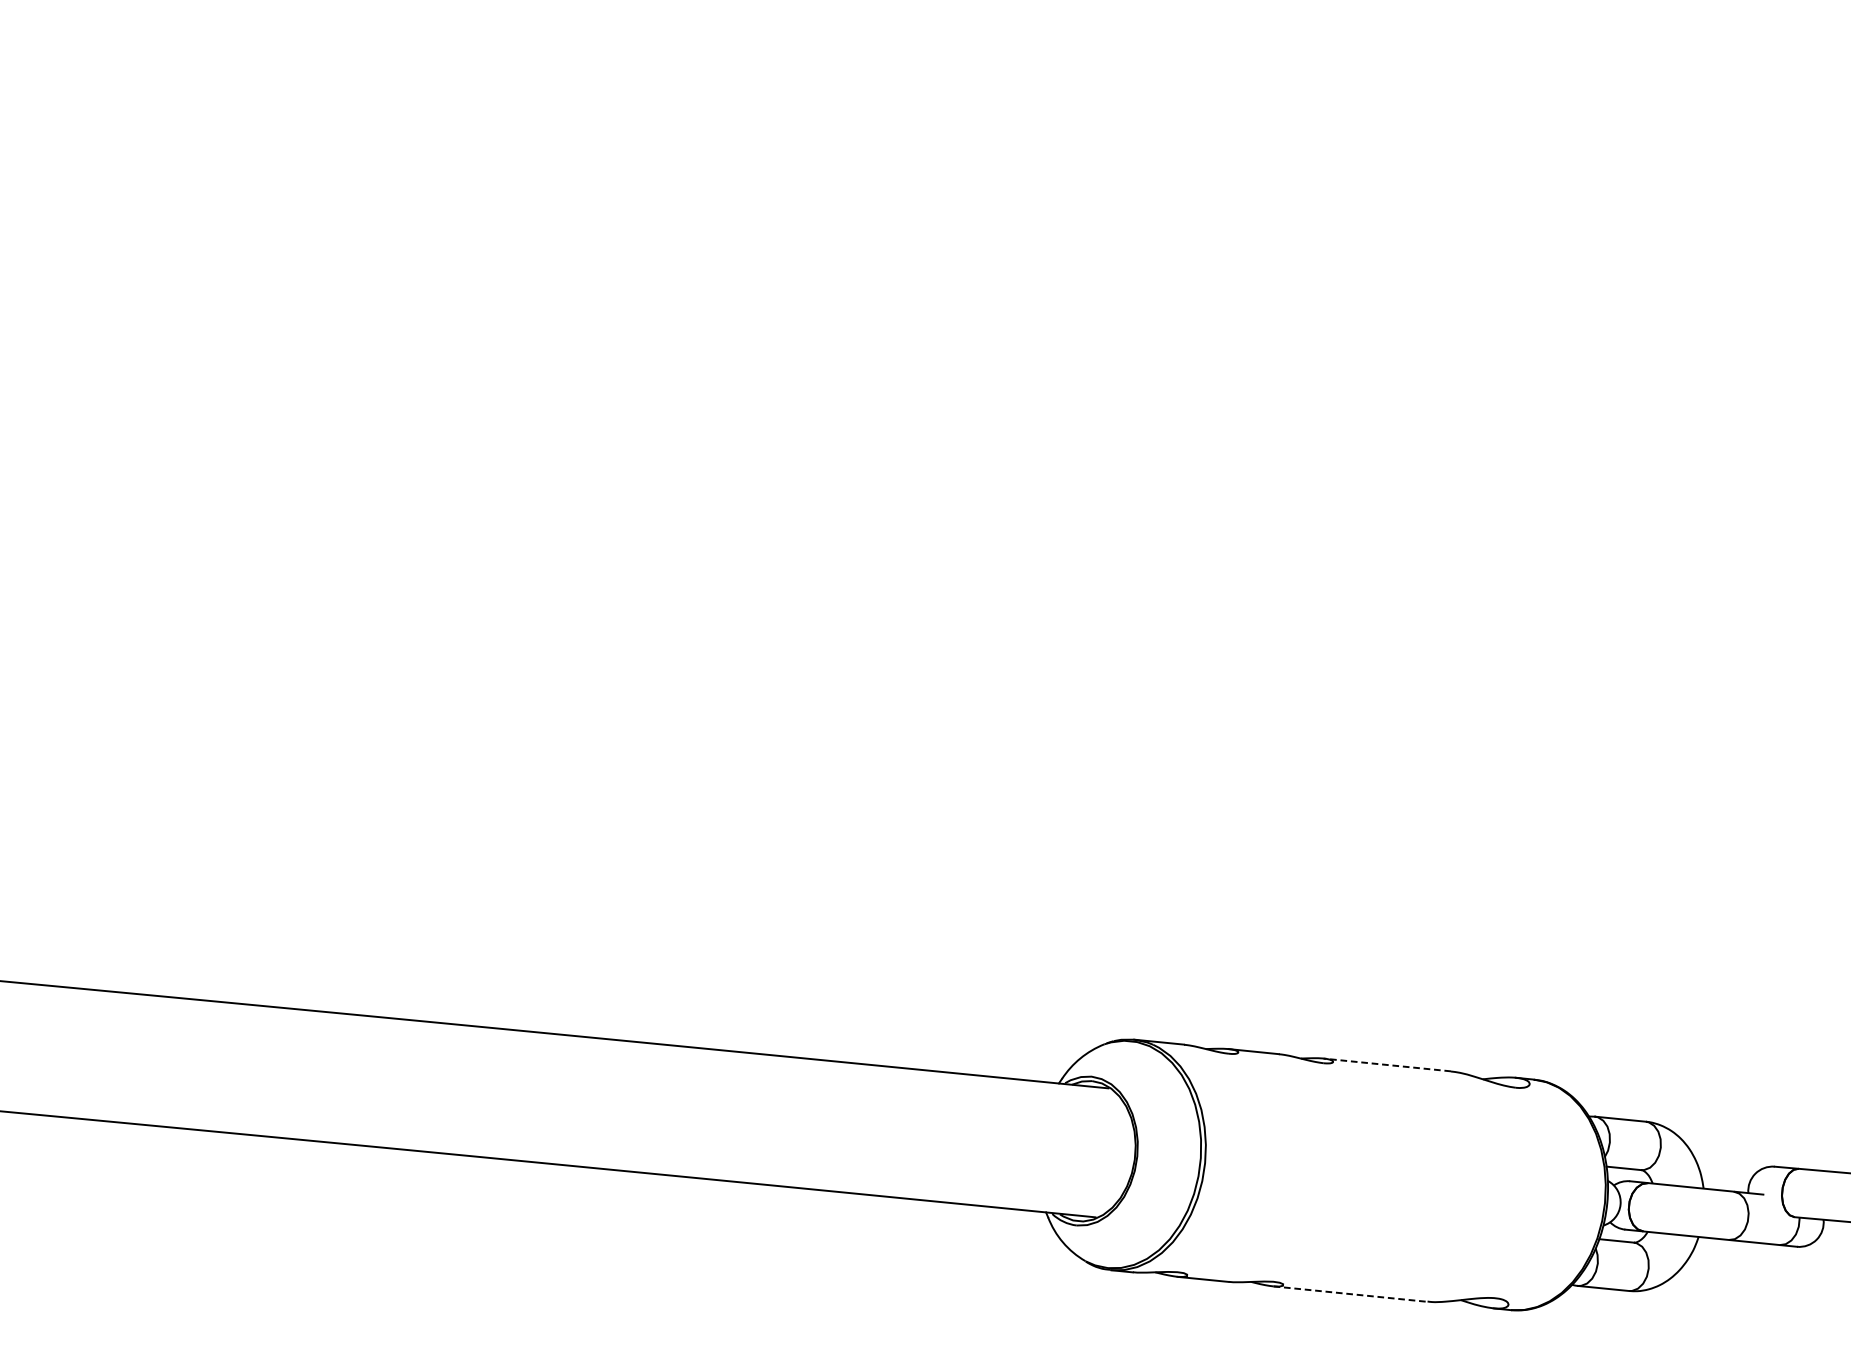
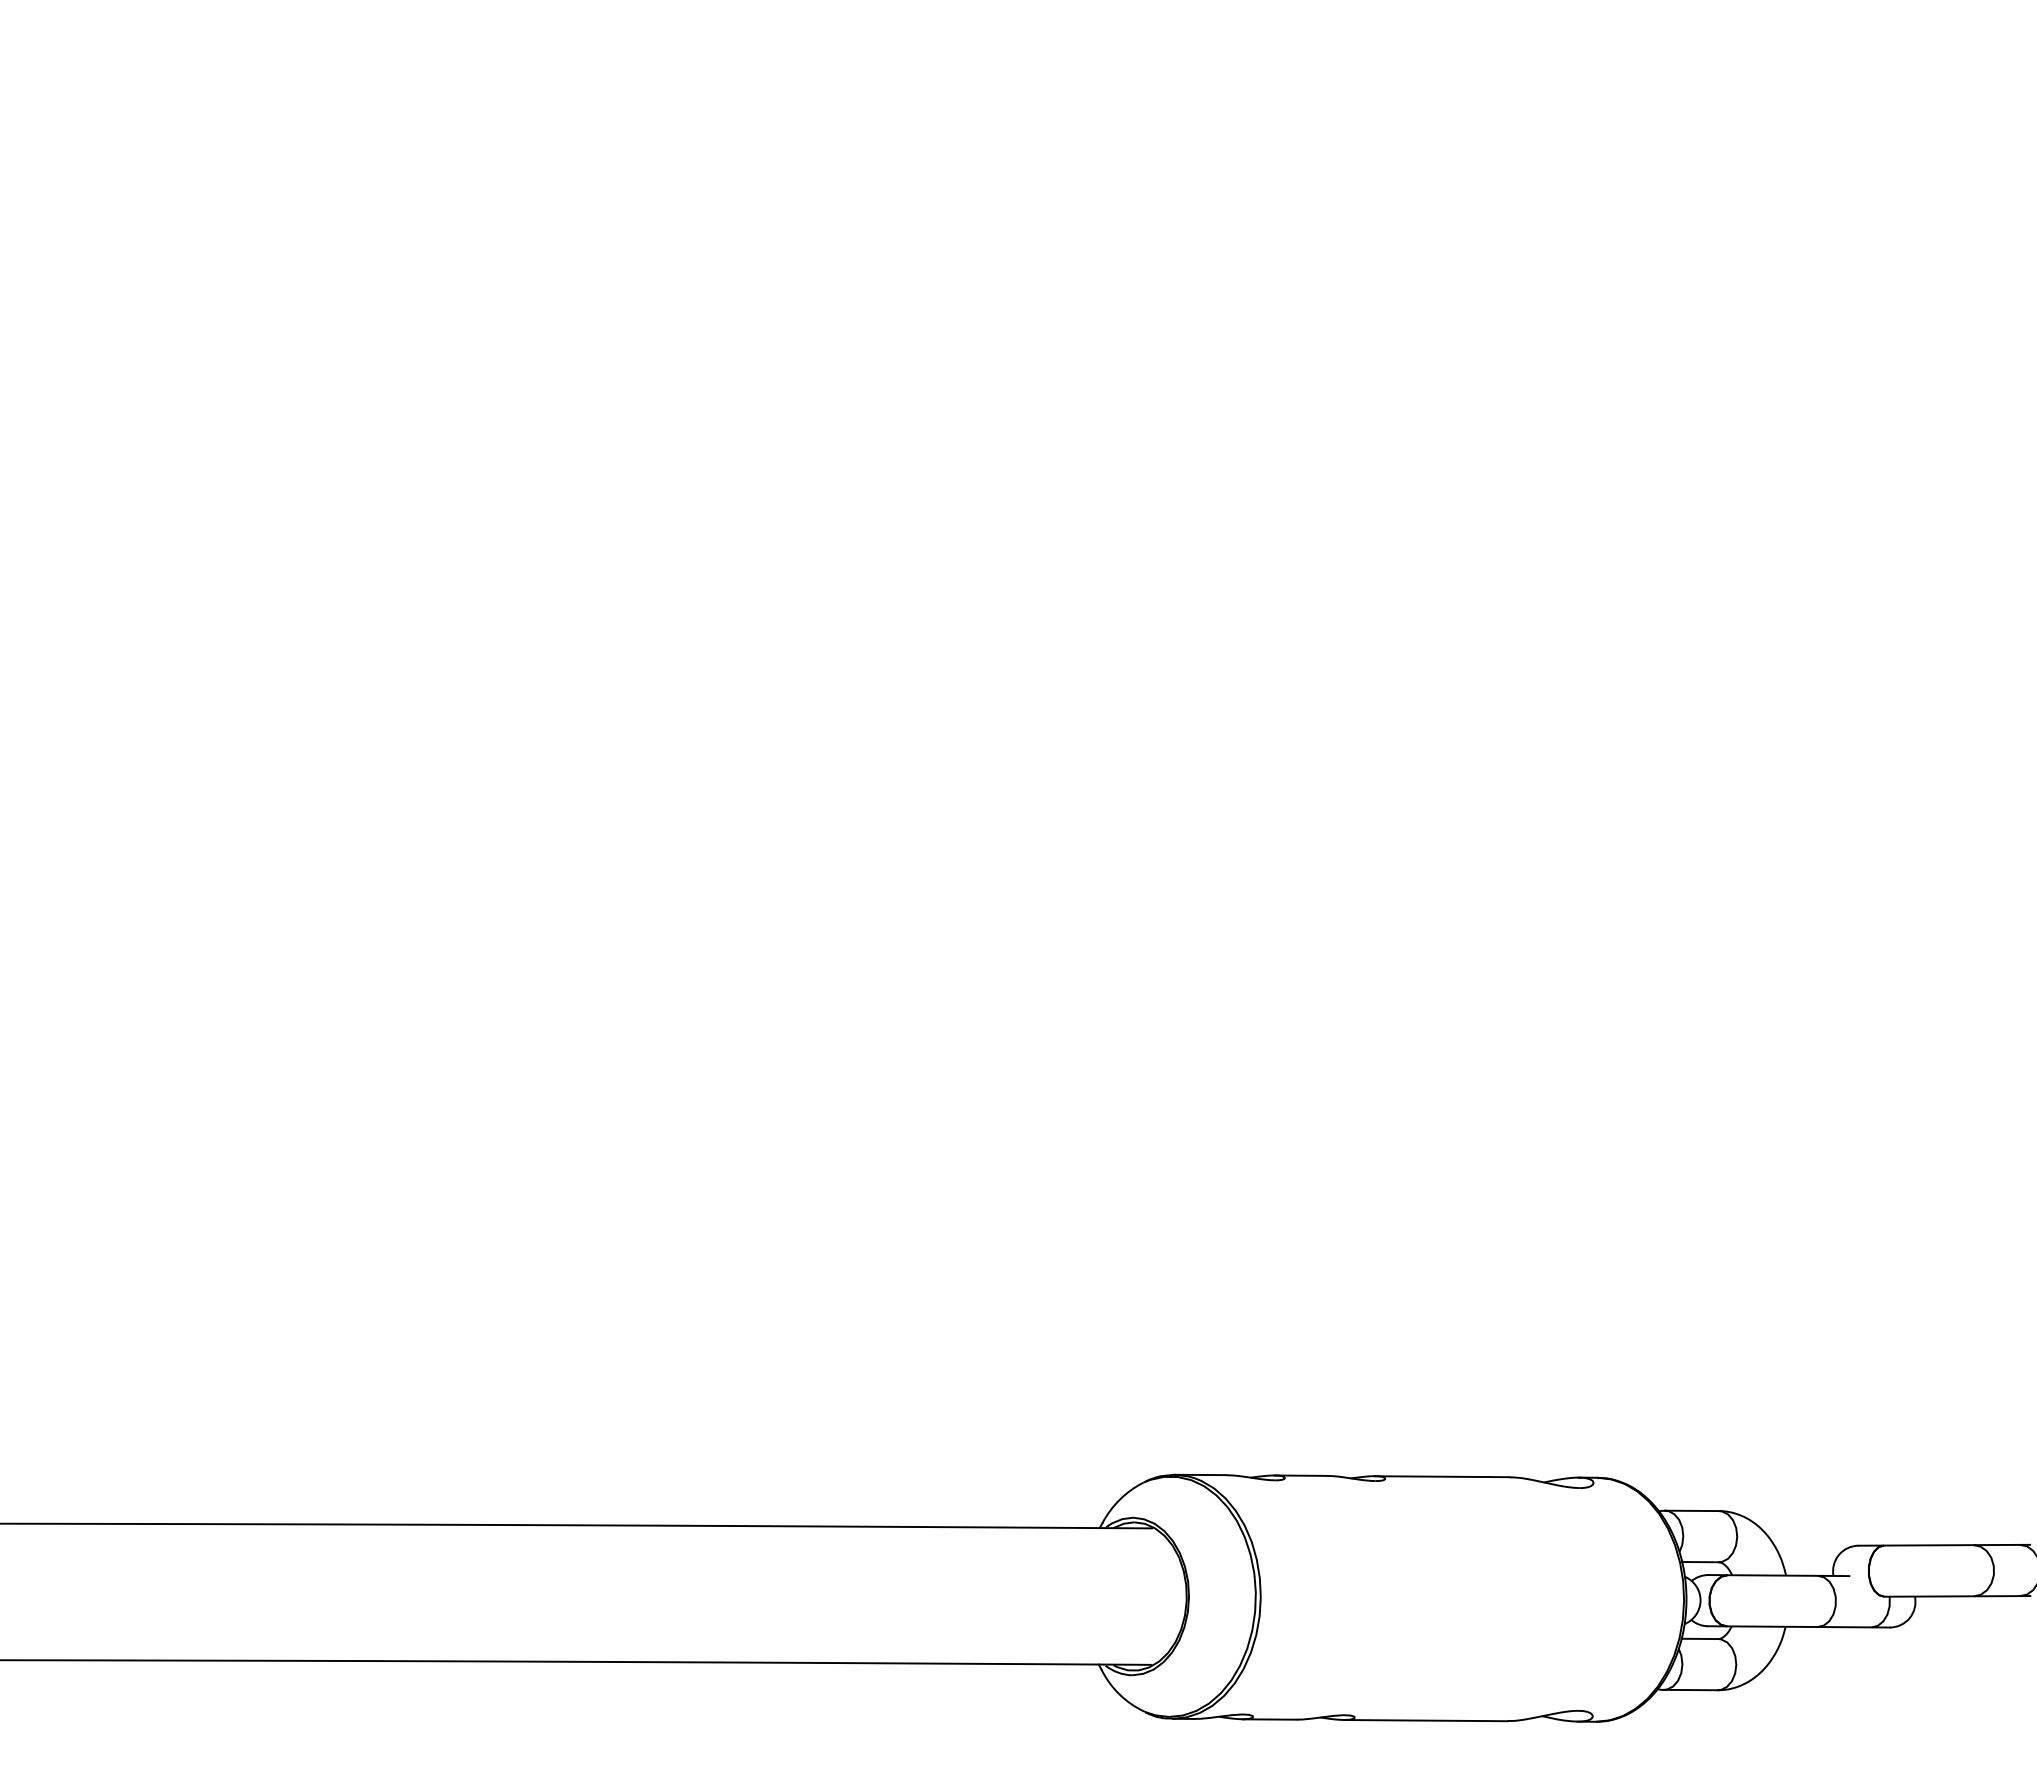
line: (1386, 1064) -> (1441, 1476), dashed -> solid
line: (1350, 1294) -> (1426, 1720), dashed -> solid

